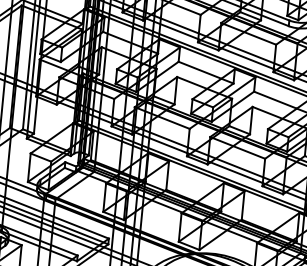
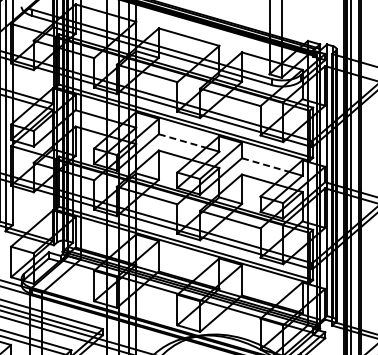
line: (200, 70) -> (182, 141), solid -> dashed
line: (275, 100) -> (265, 165), solid -> dashed

